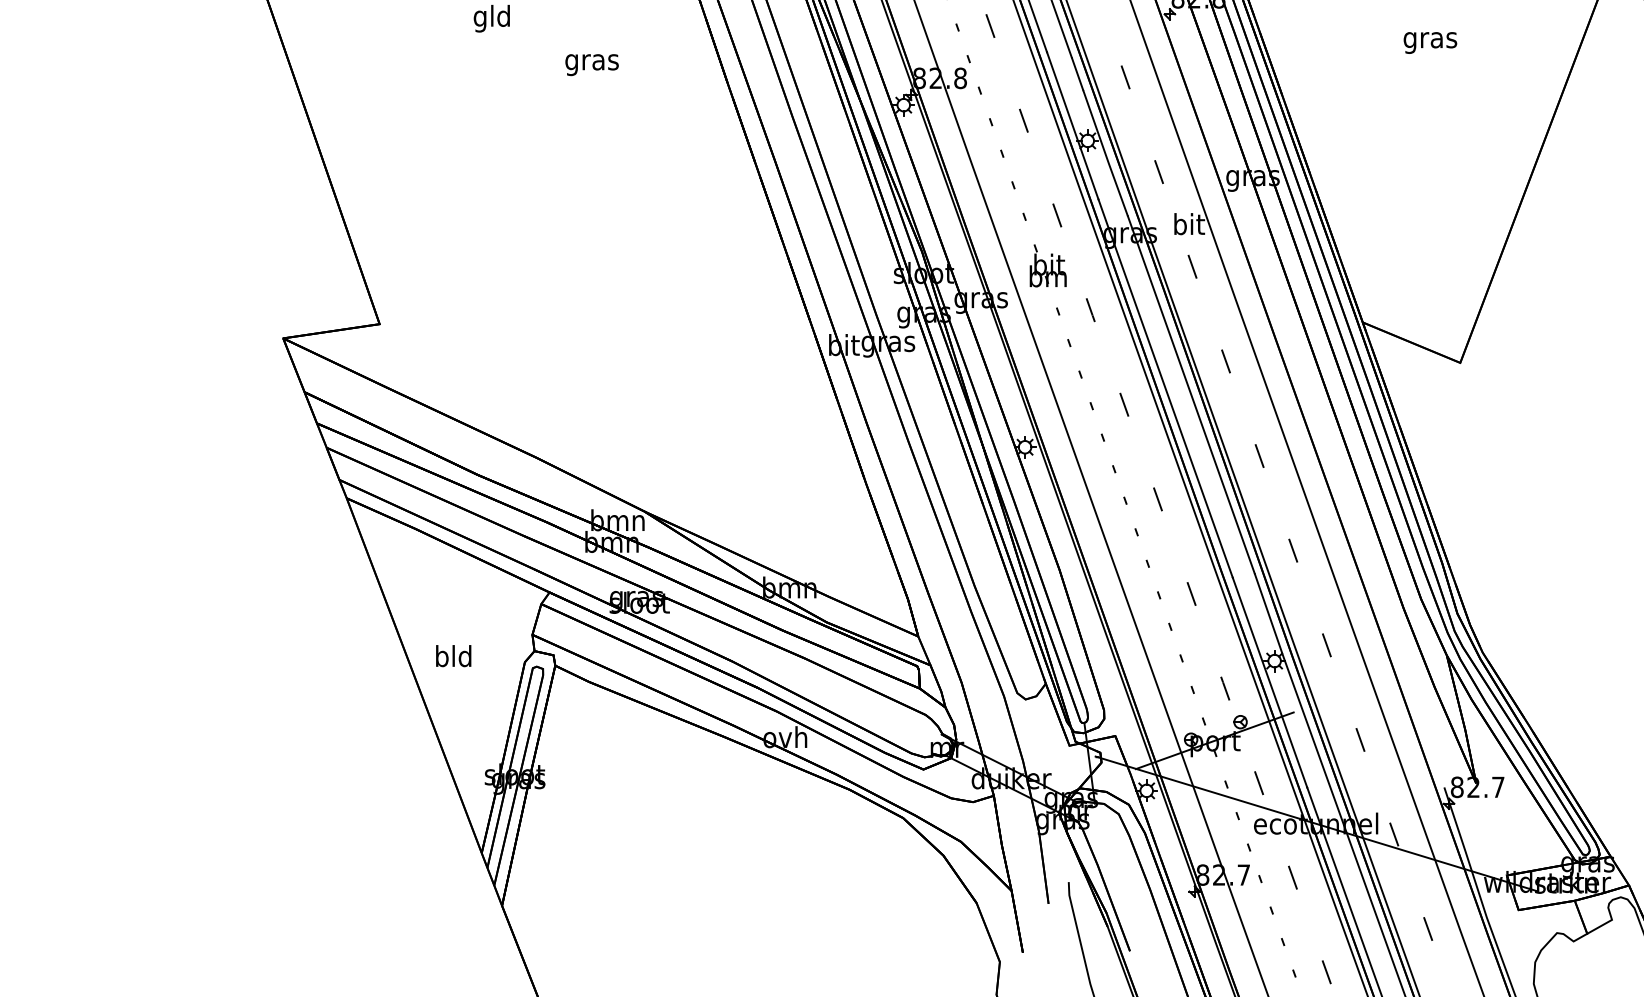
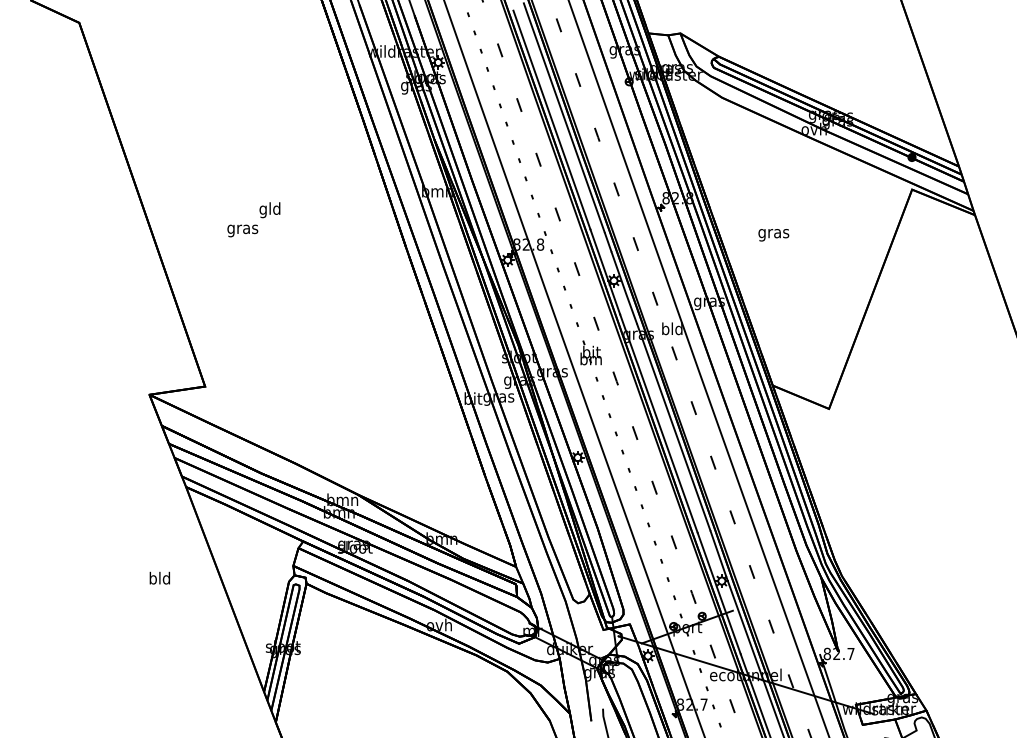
text: (1429, 43) -> (773, 235), moved
text: (591, 64) -> (242, 230), moved
text: (1189, 223) -> (672, 328), bit -> bld
text: (452, 654) -> (159, 577), moved

